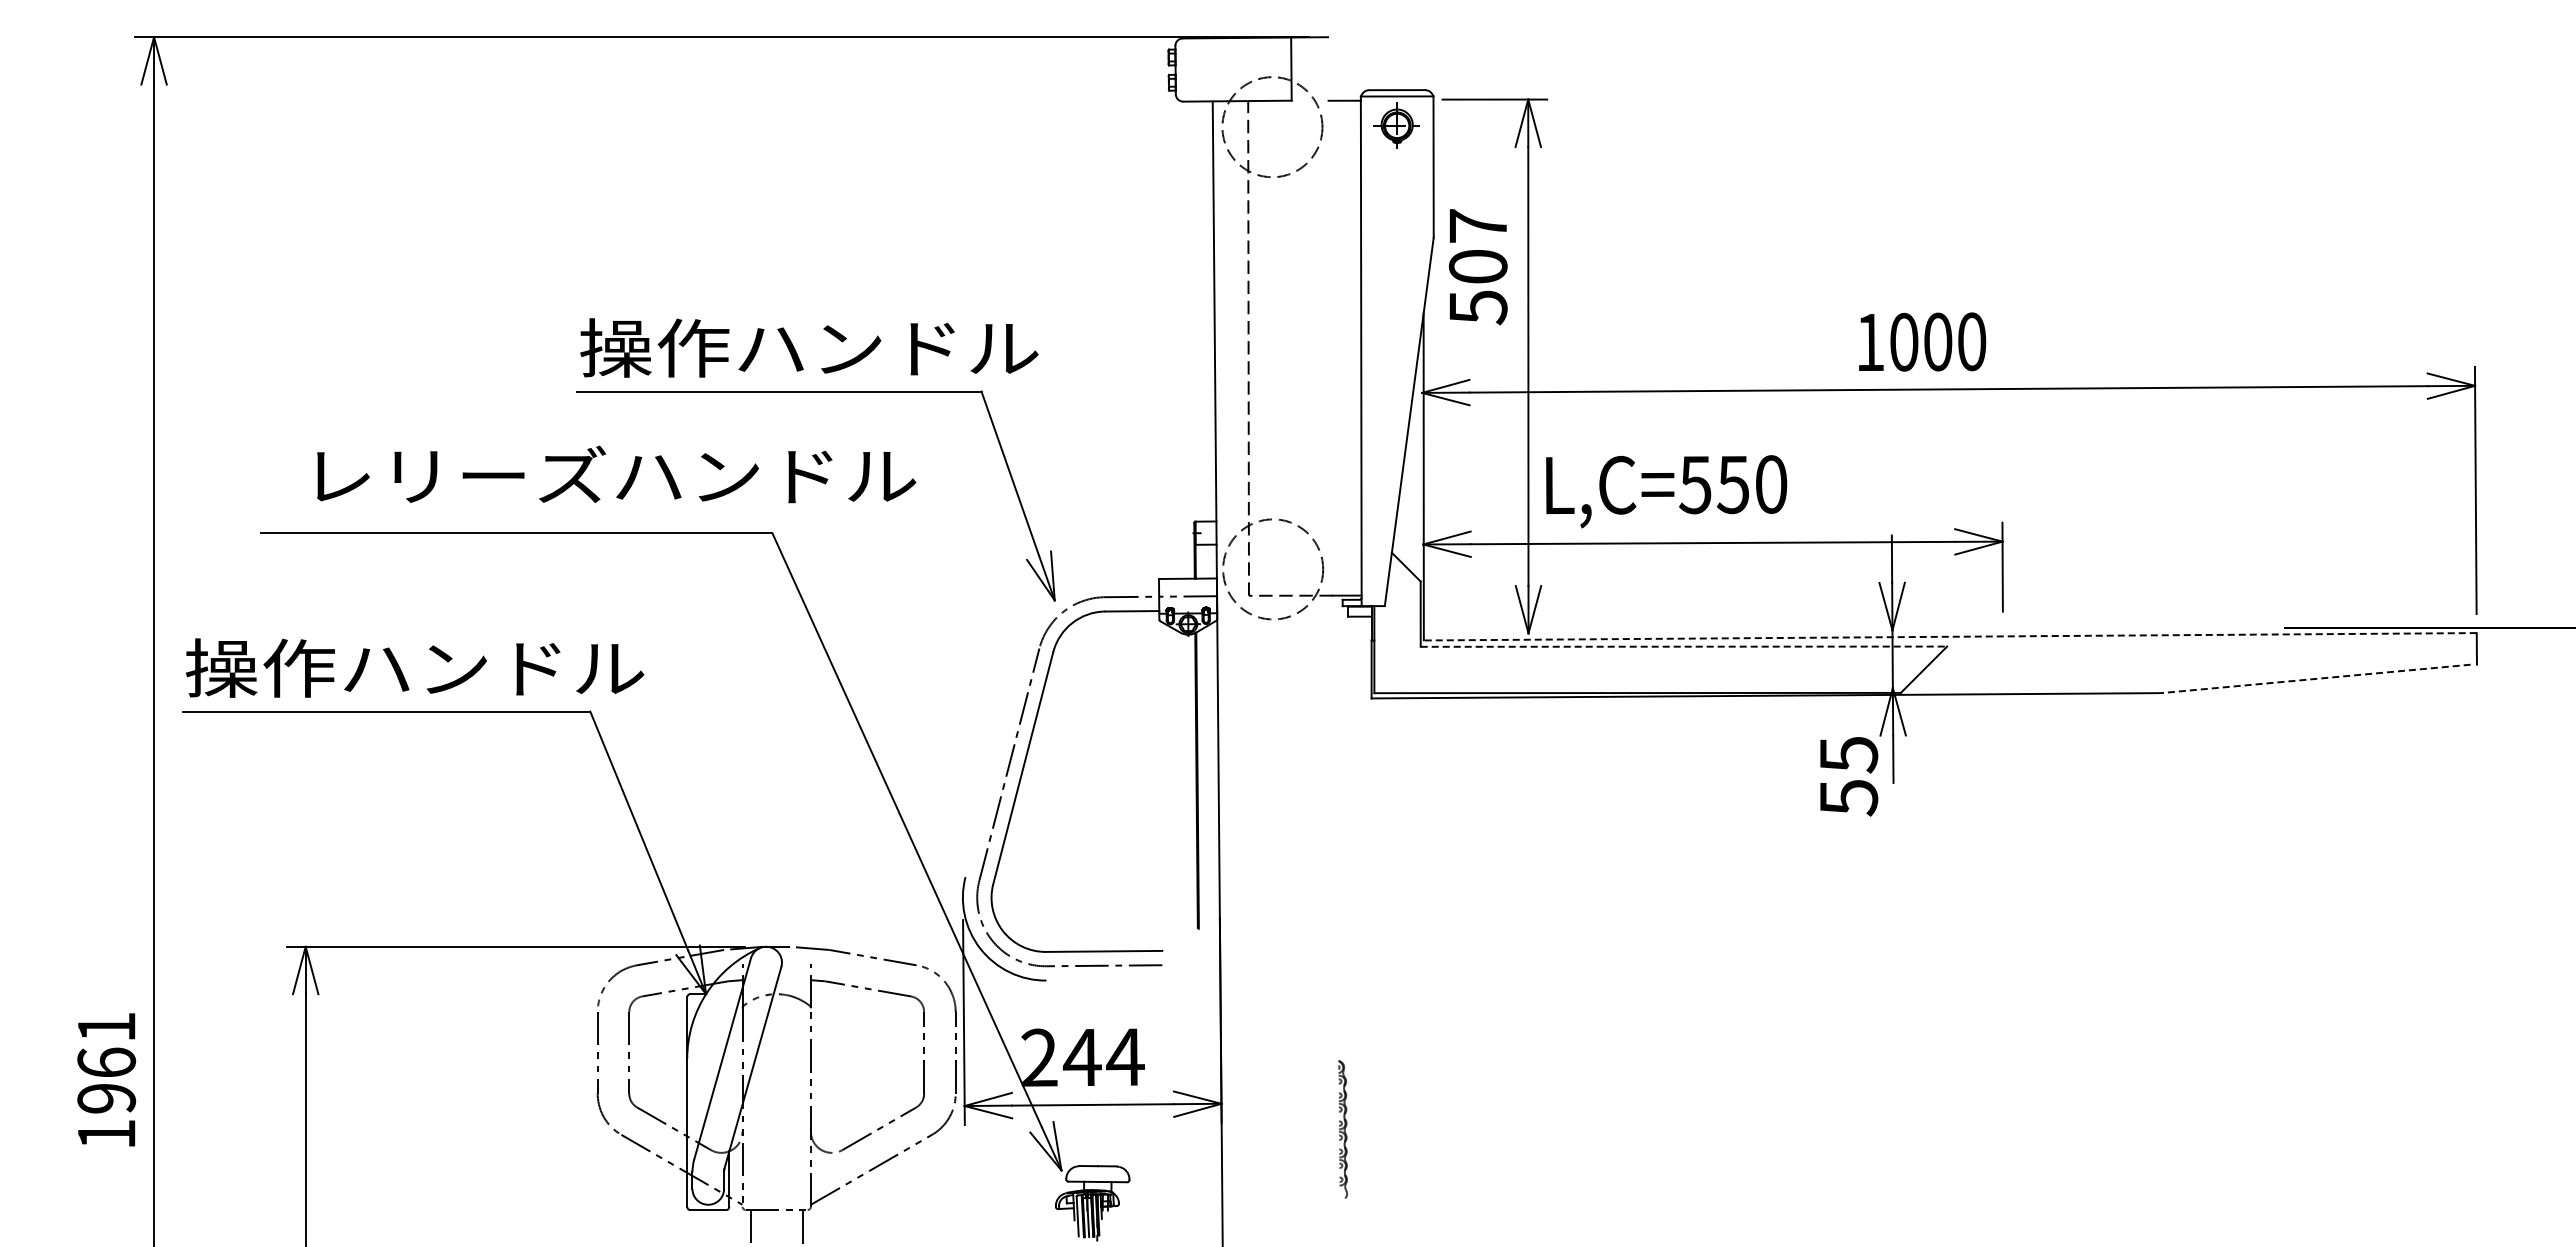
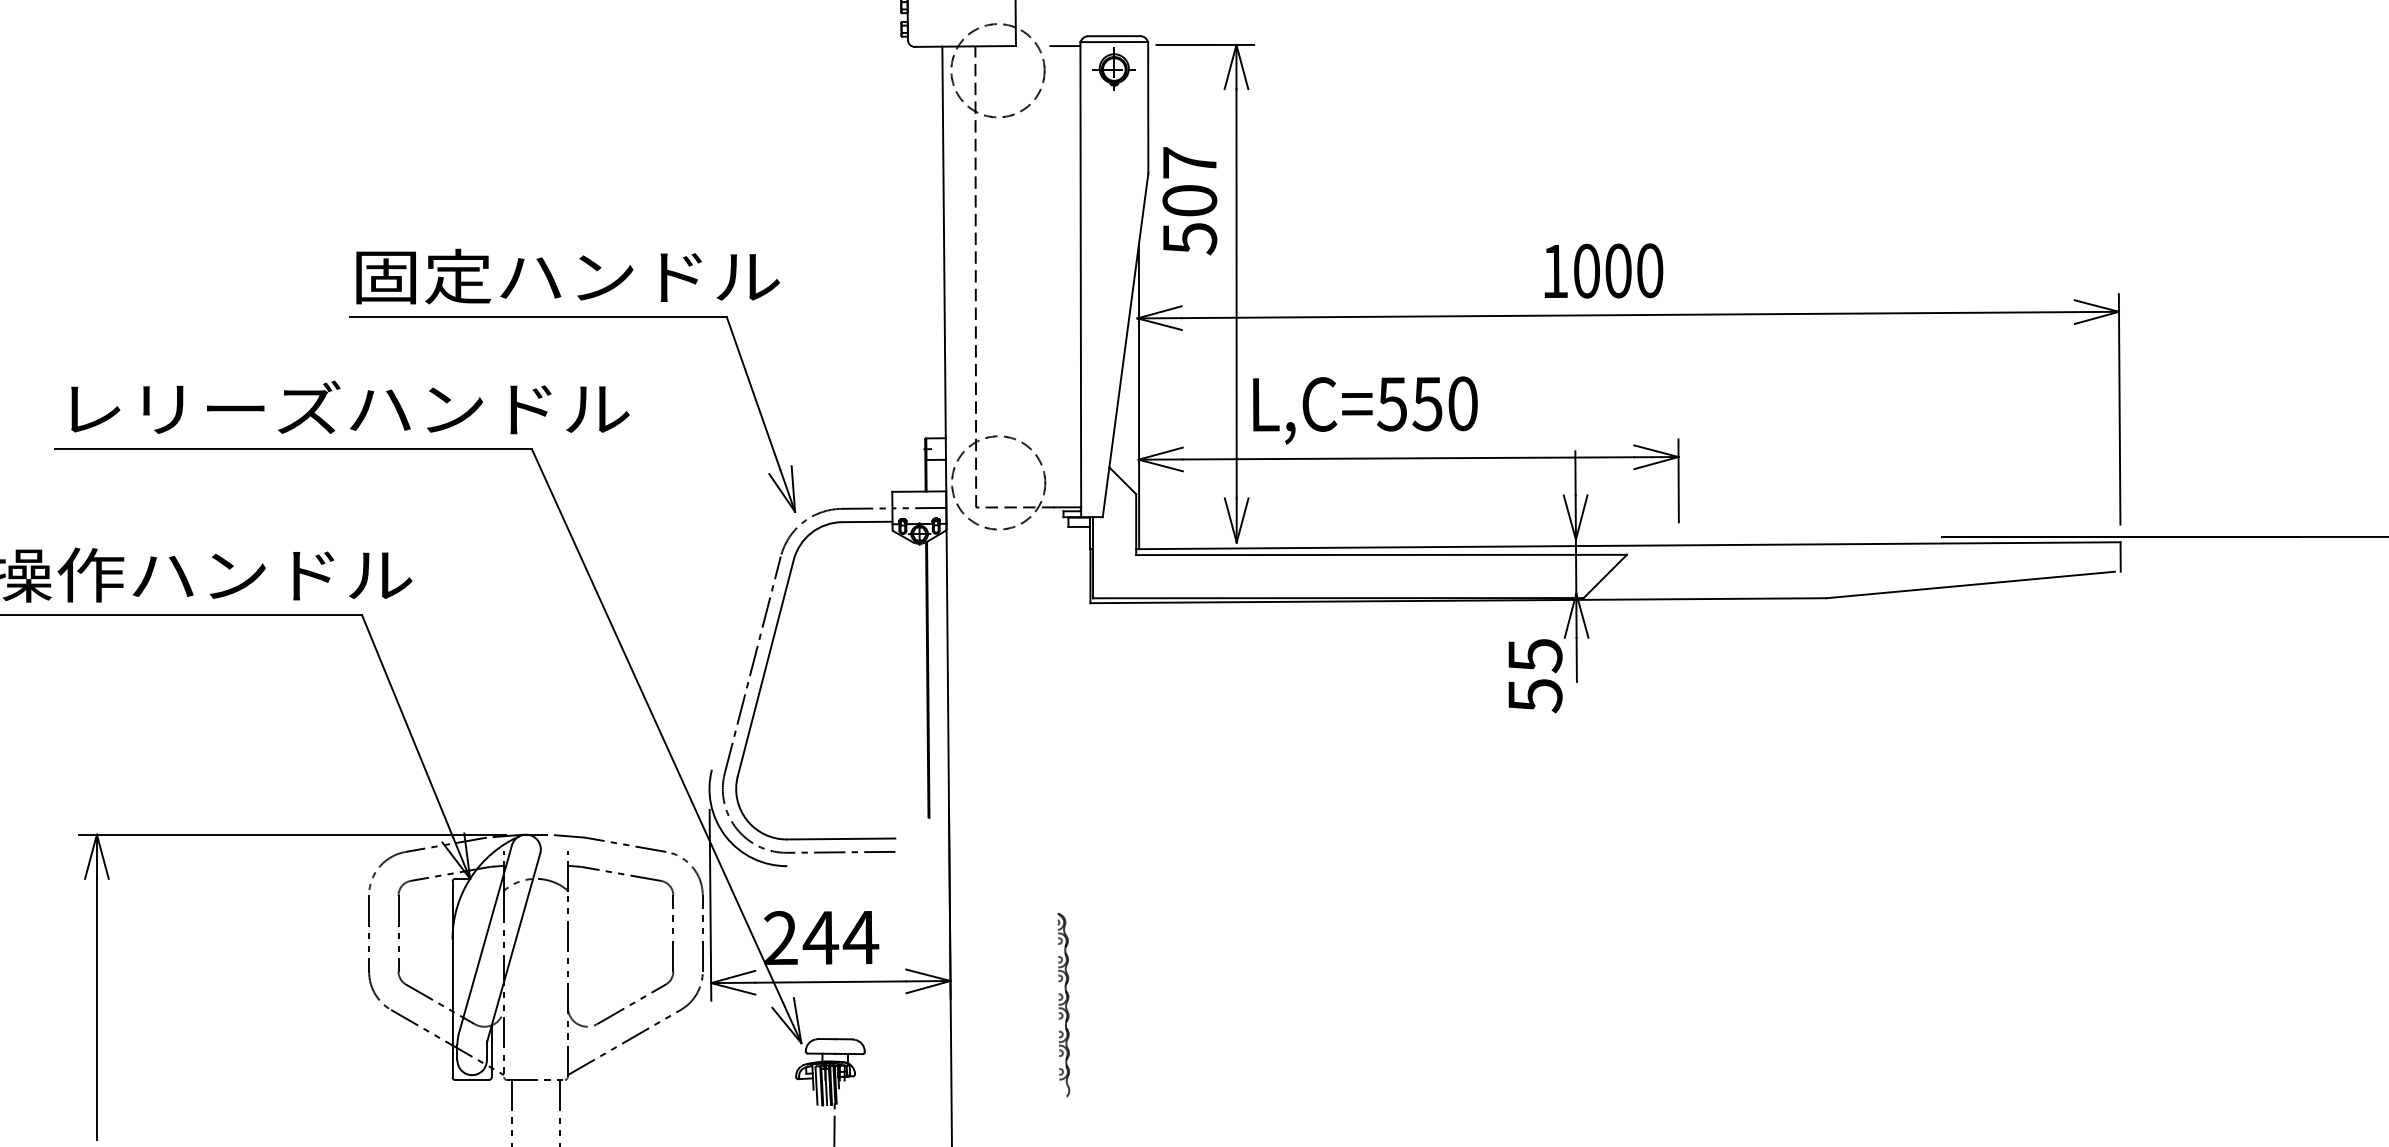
text: (654, 347) -> (422, 276), 操作ハンドル -> 固定ハンドル
text: (616, 474) -> (350, 407), moved
line: (1948, 636) -> (1628, 545), dashed -> solid
line: (1684, 646) -> (1382, 554), dashed -> solid
line: (2315, 678) -> (1970, 584), dashed -> solid
part: (1342, 1129) -> (1063, 1004), size x1.43

